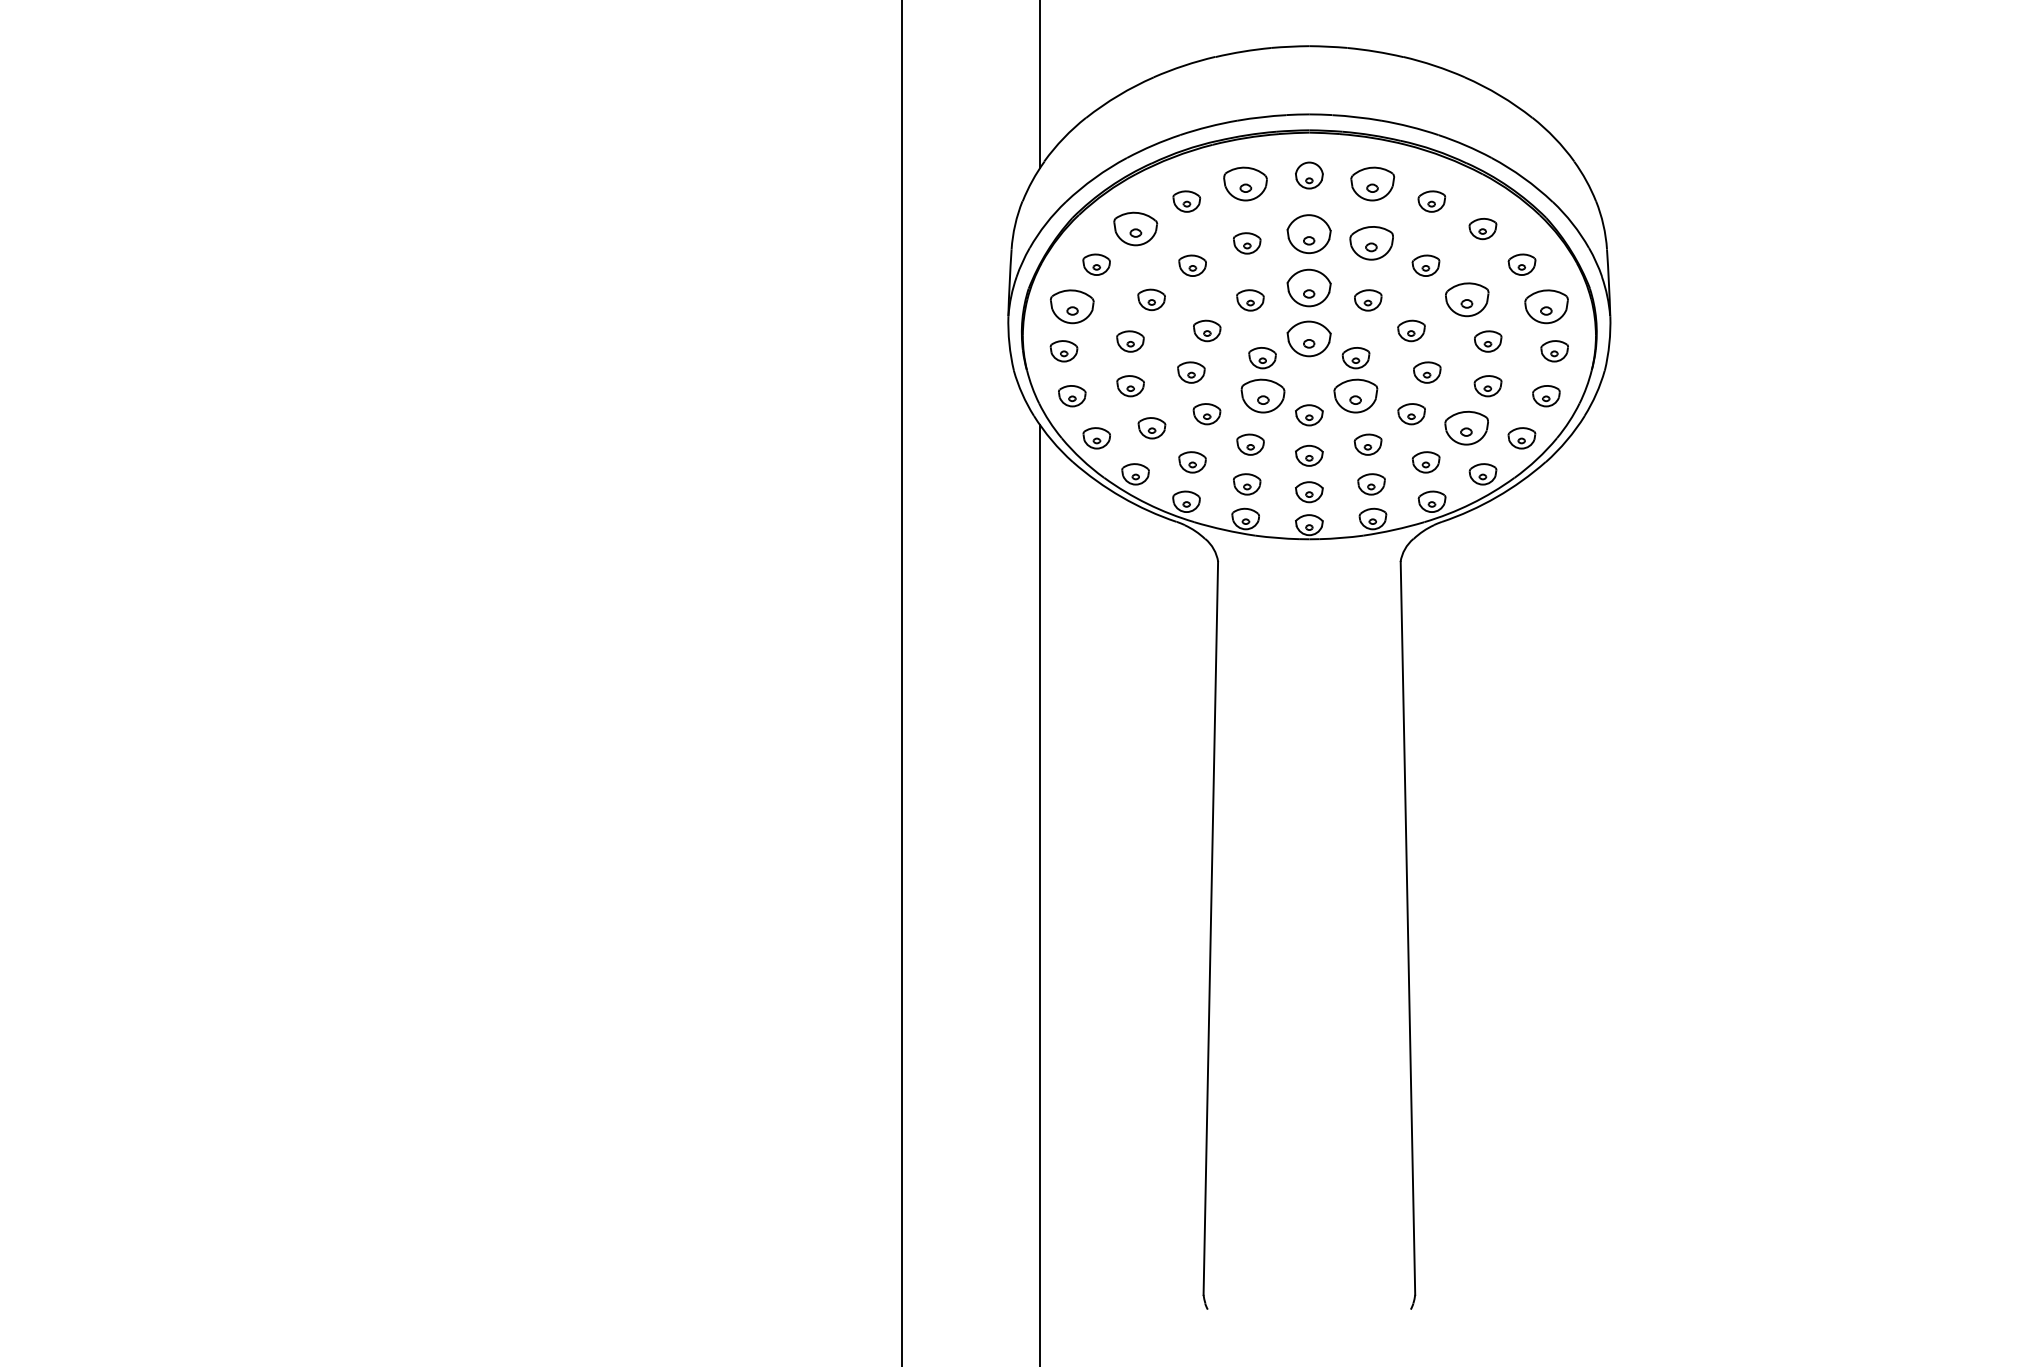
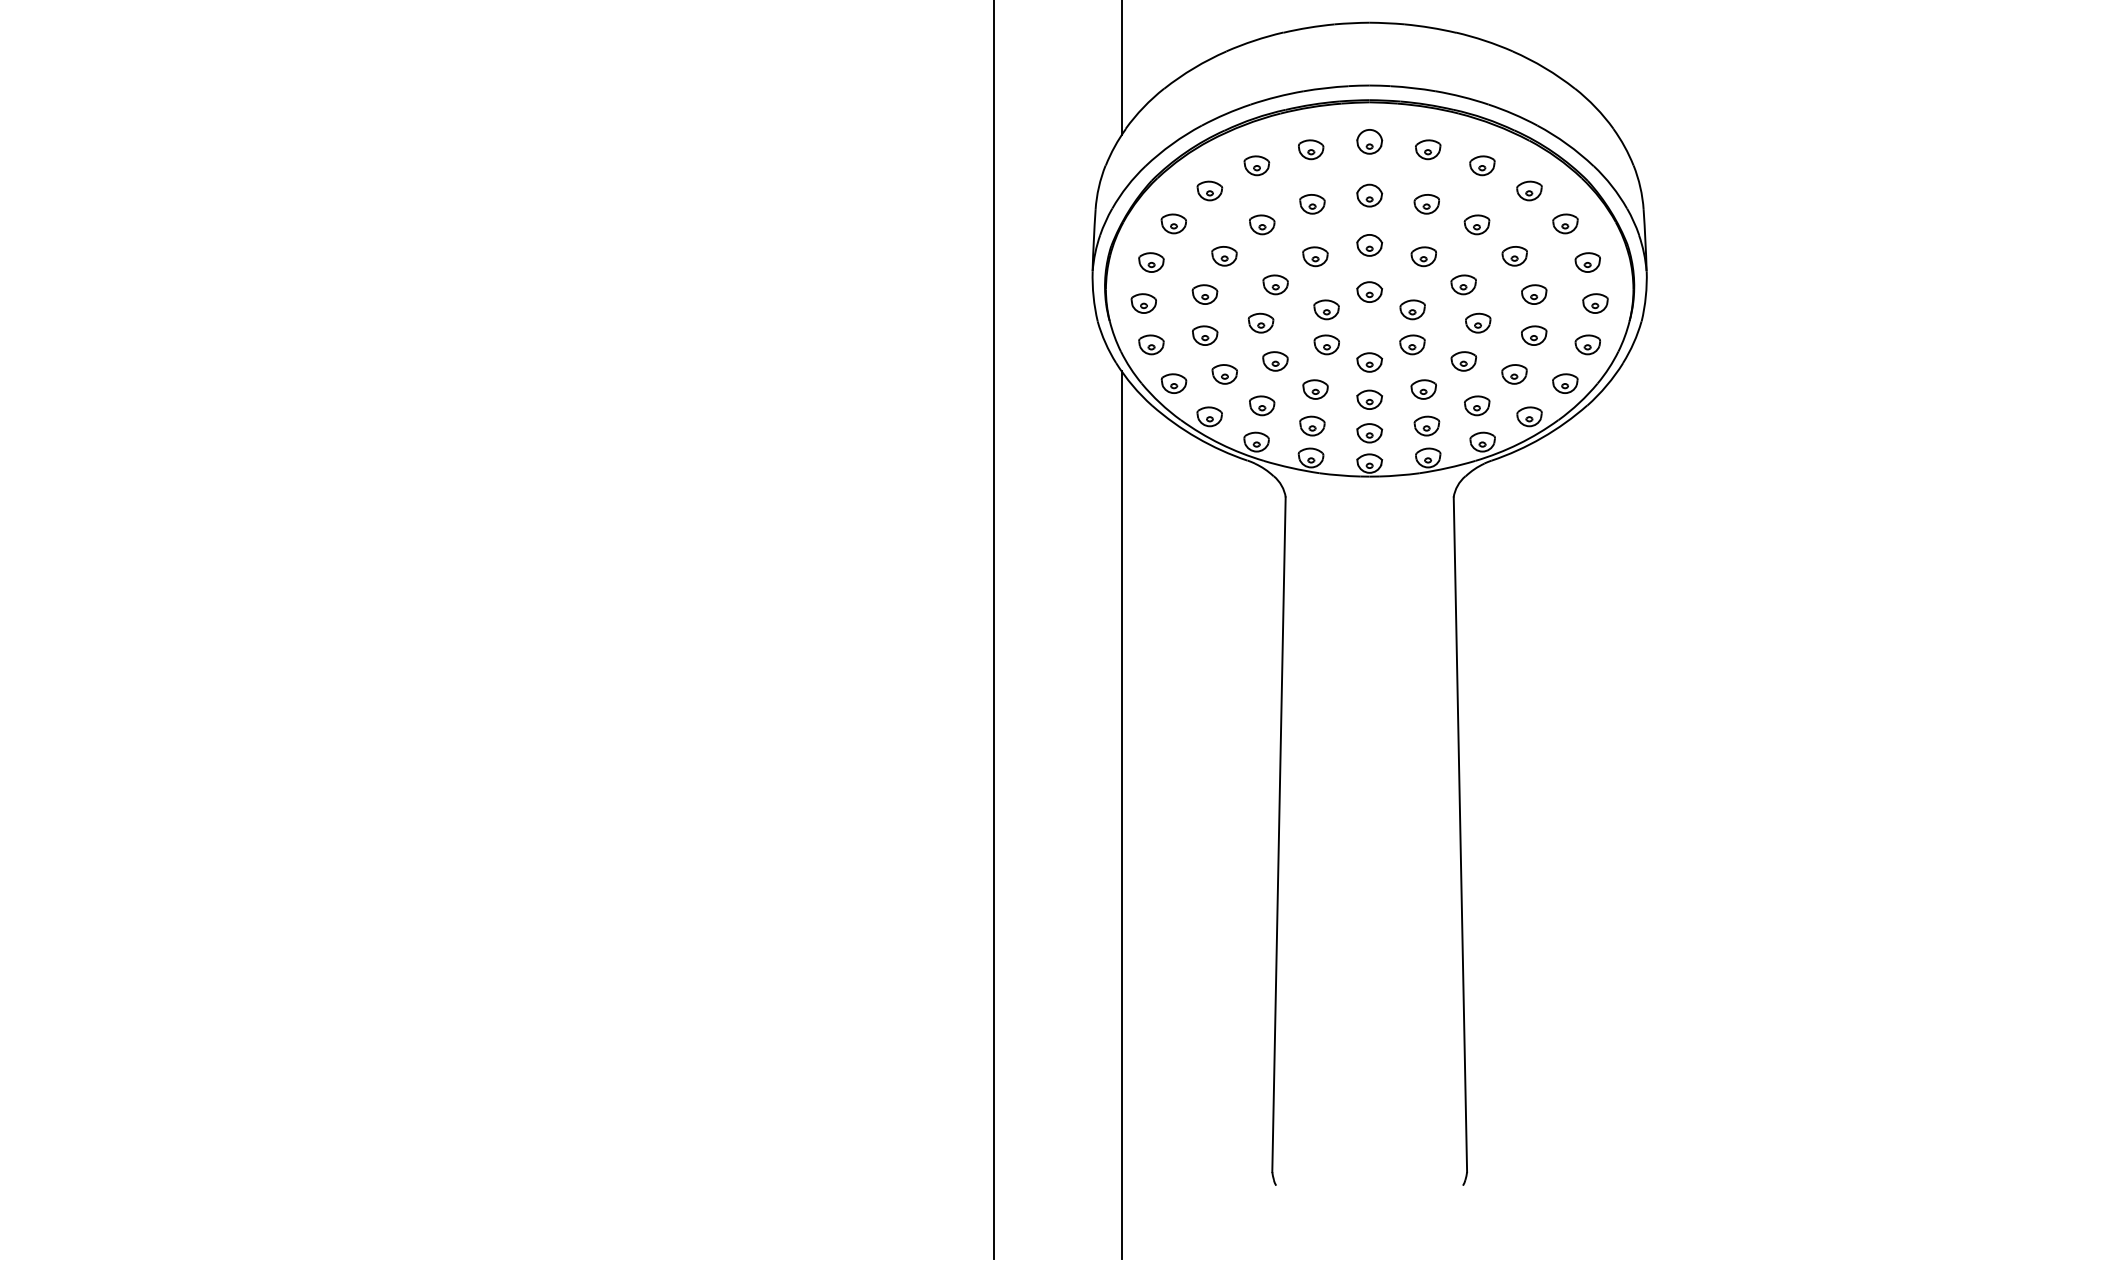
part: (1246, 183) -> (1311, 149), size x0.62
part: (1373, 183) -> (1428, 149), size x0.62
part: (1135, 228) -> (1209, 190), size x0.62
part: (1309, 233) -> (1369, 195), size x0.62
part: (1371, 243) -> (1426, 204), size x0.62
part: (1309, 288) -> (1369, 245), size x0.62
part: (1466, 300) -> (1514, 256), size x0.62
part: (1072, 306) -> (1151, 262), size x0.62
part: (1546, 306) -> (1587, 262), size x0.62
part: (1309, 338) -> (1369, 291), size x0.62
part: (1262, 395) -> (1326, 344), size x0.62
part: (1355, 395) -> (1412, 344), size x0.62
part: (1466, 428) -> (1514, 374), size x0.62

